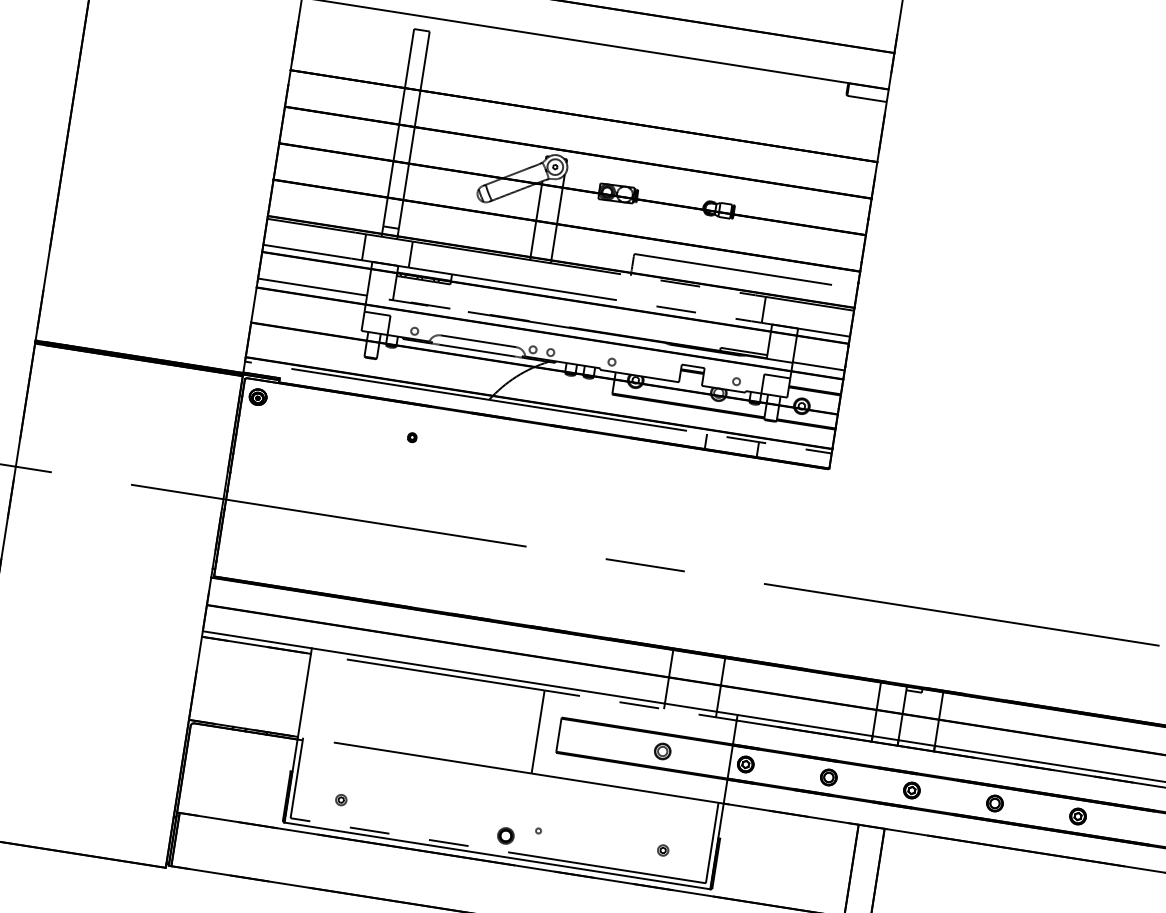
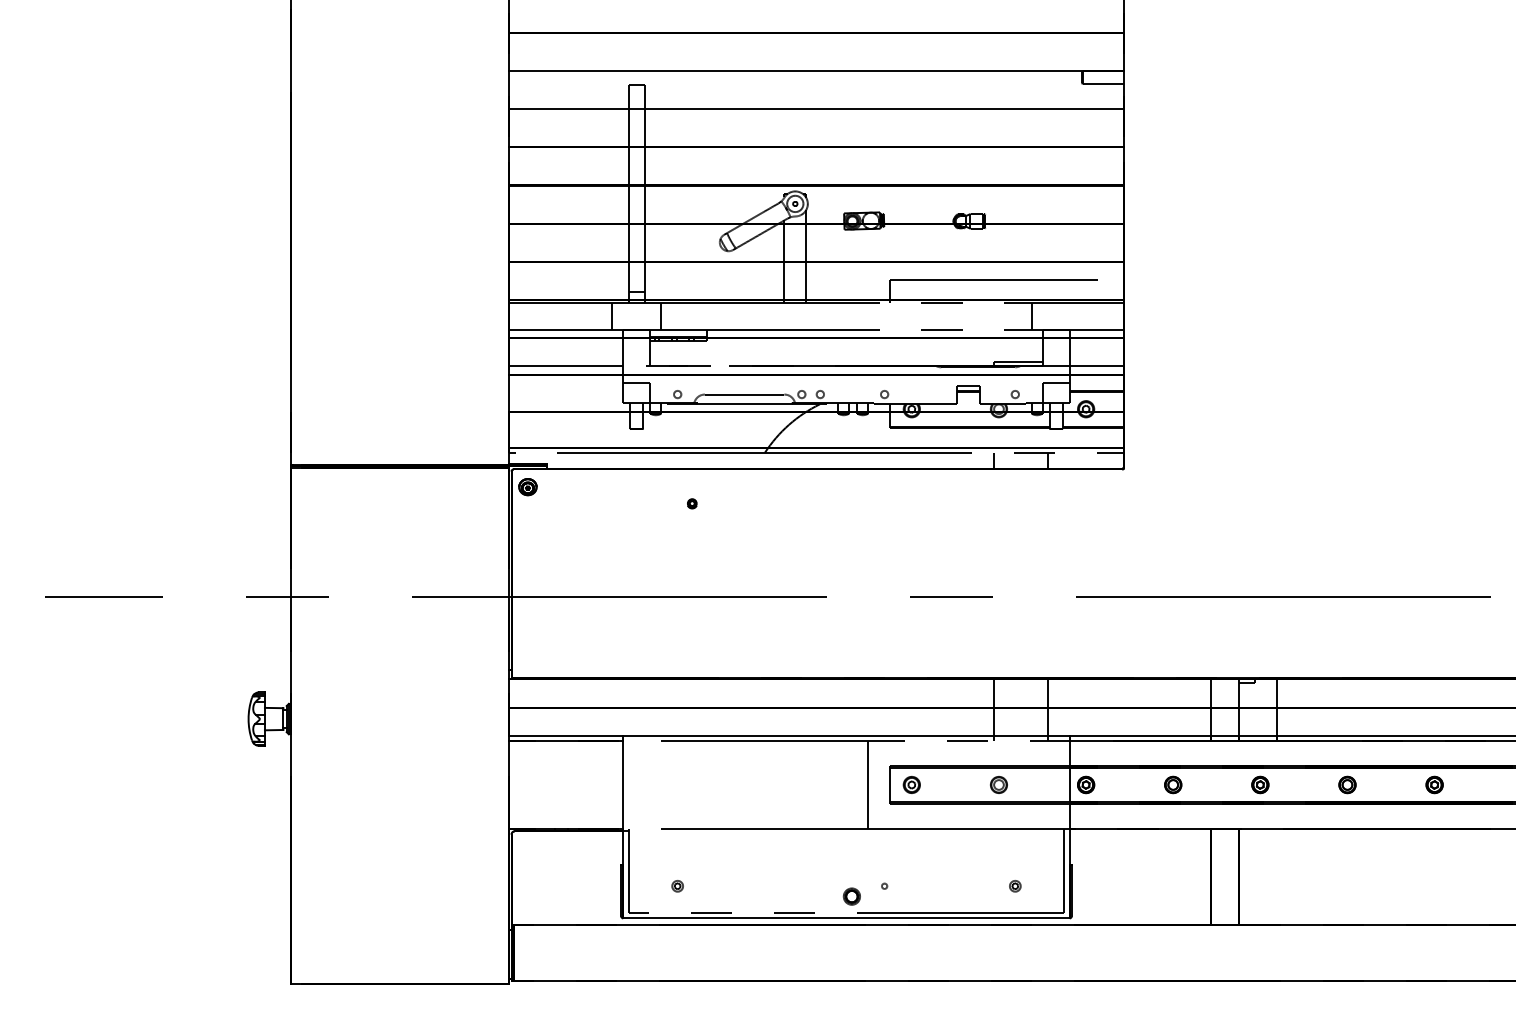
line: (589, 80) -> (816, 109), added
part: (579, 737) -> (911, 784), added

